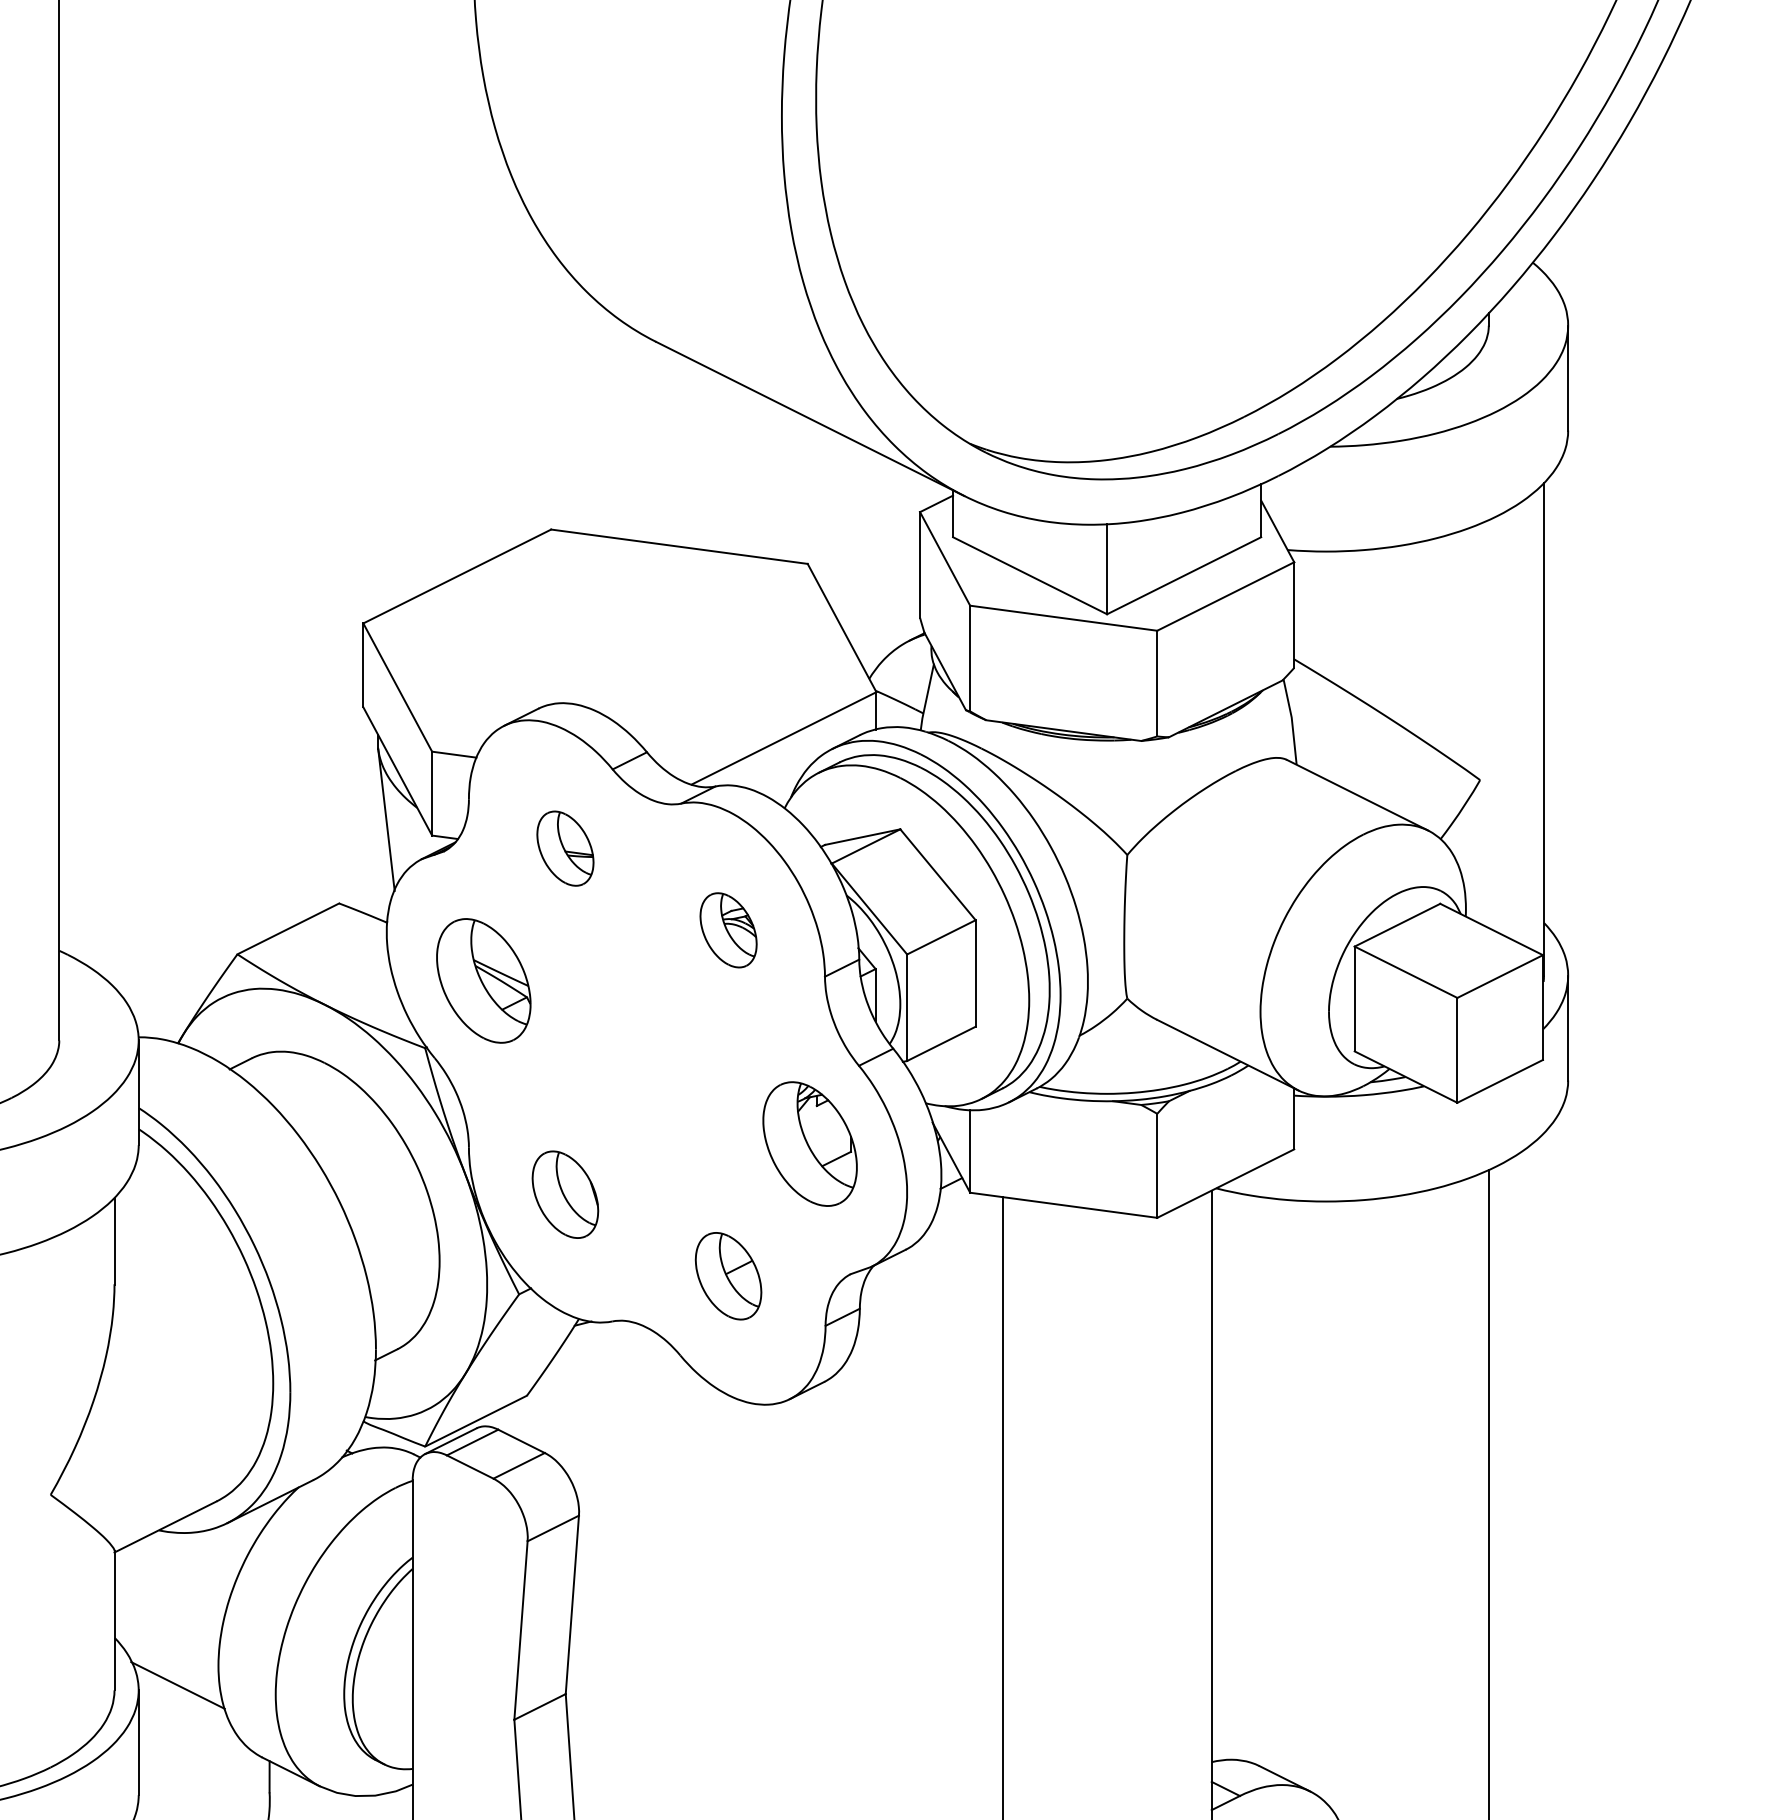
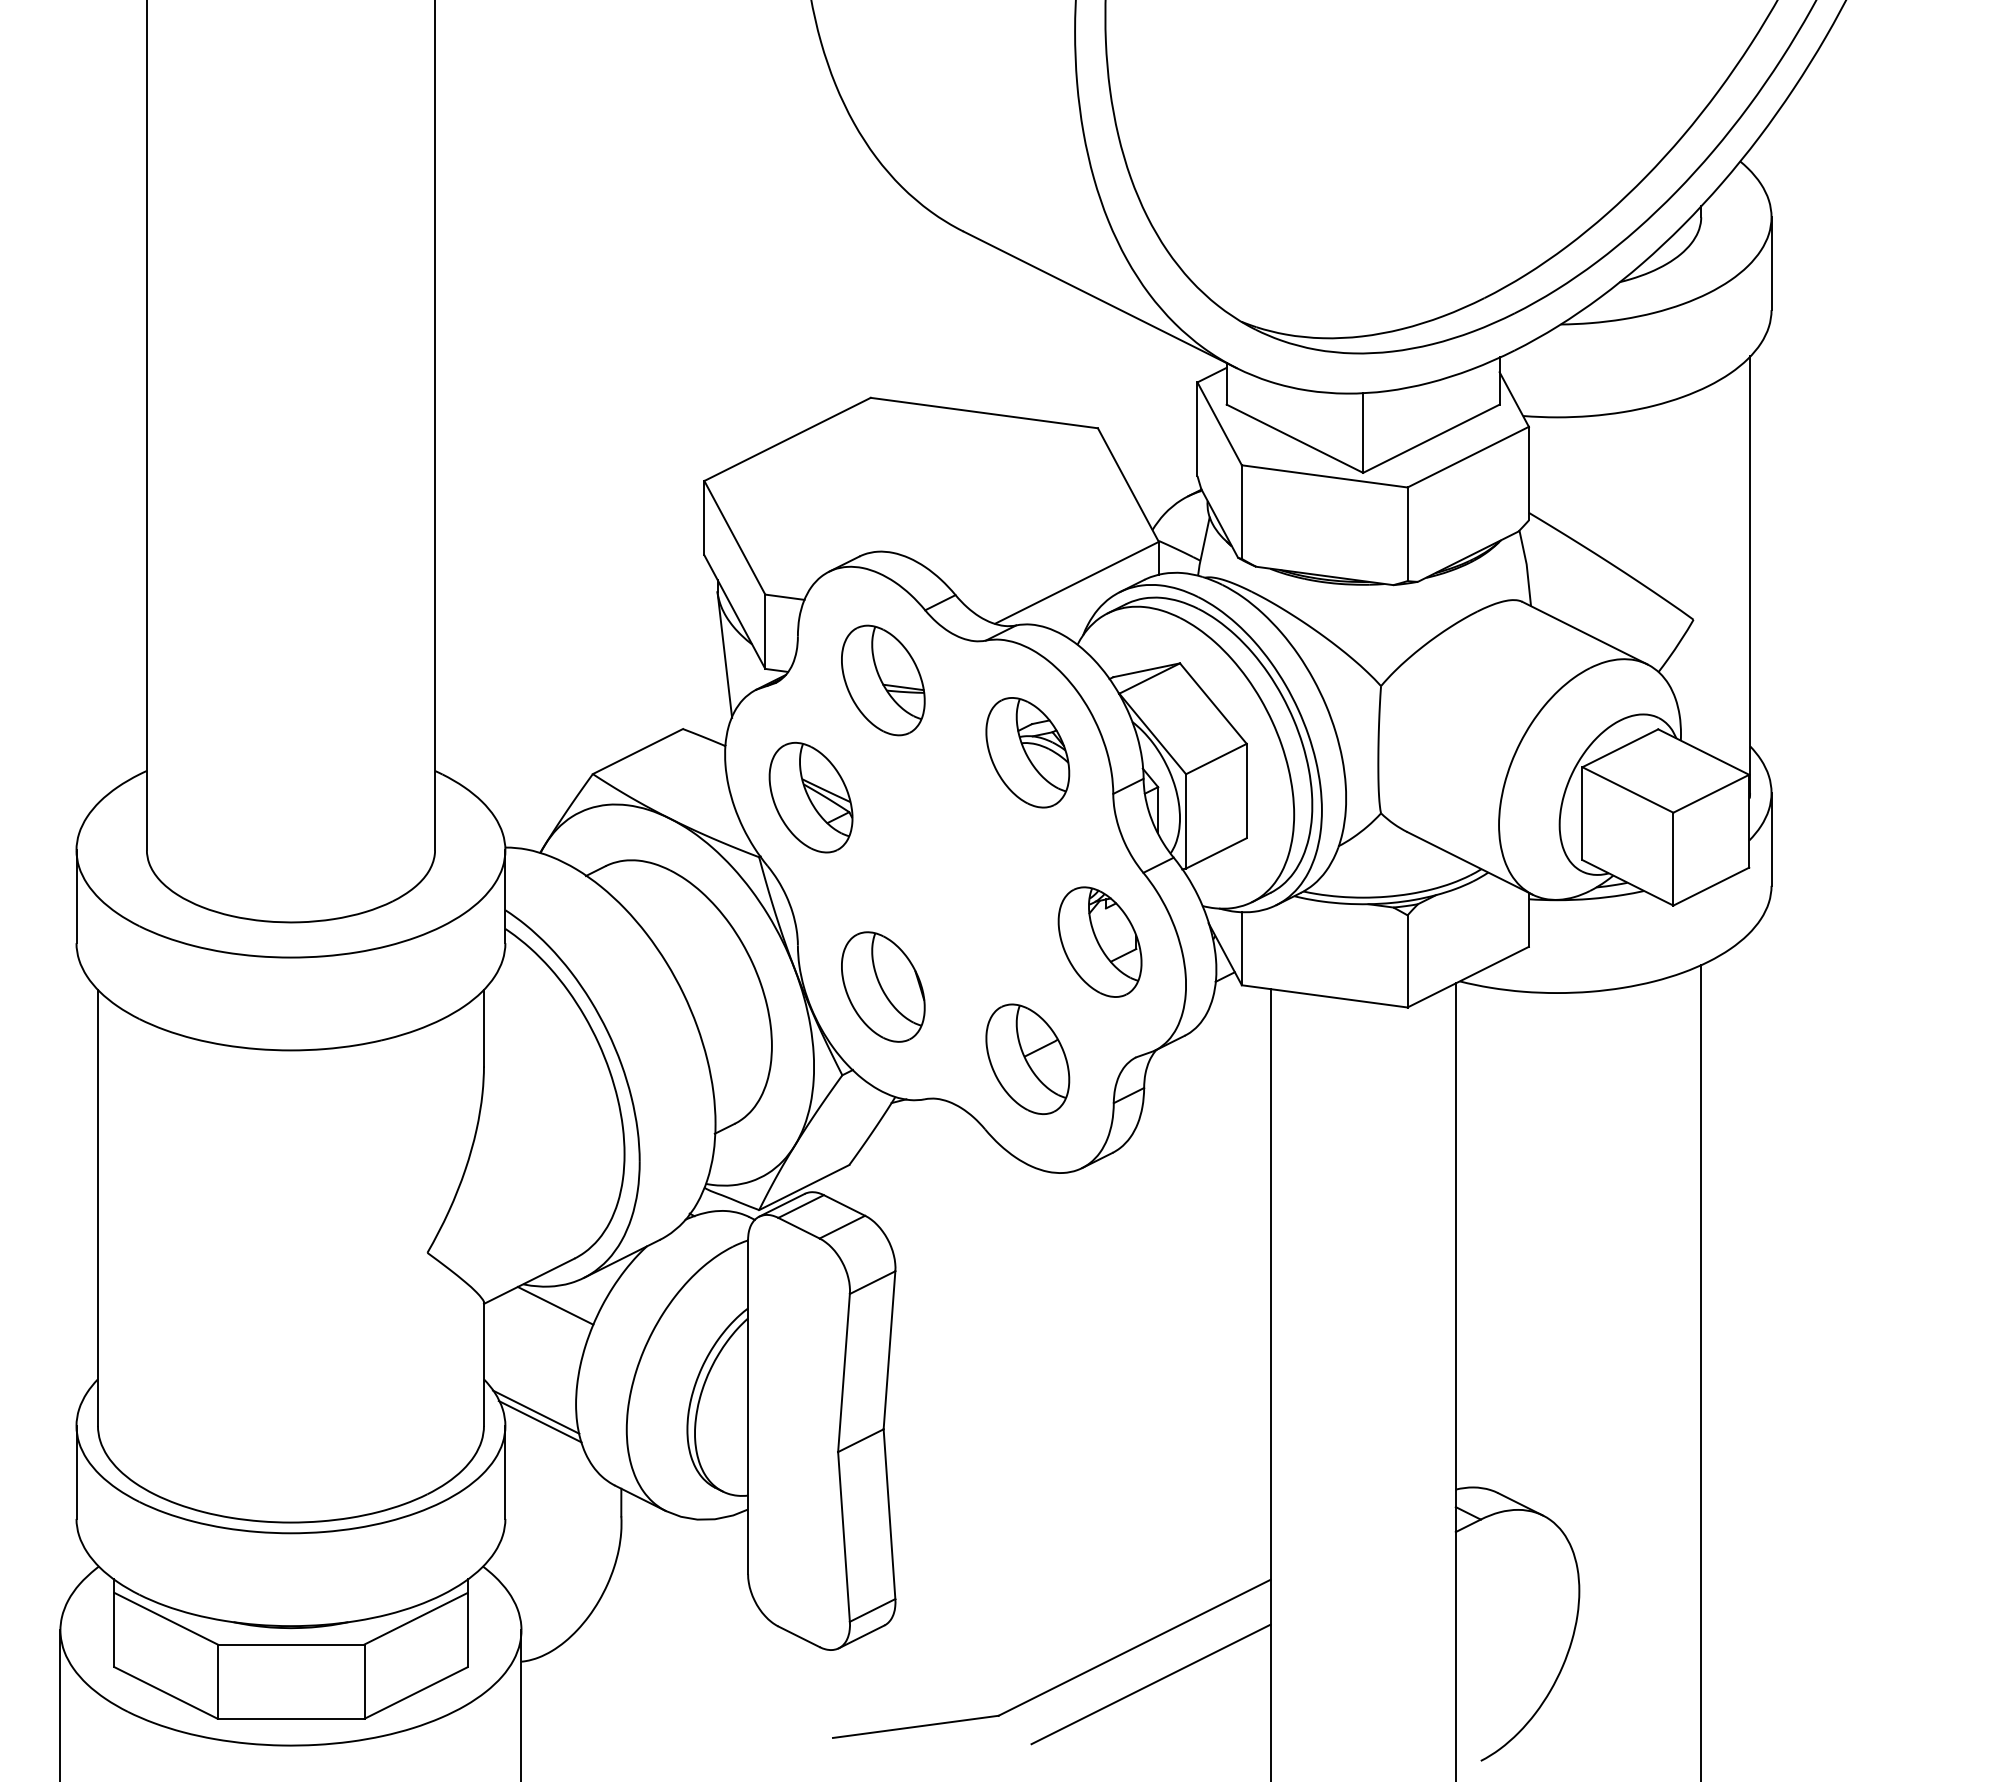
part: (565, 848) -> (883, 680), size x1.67
part: (728, 929) -> (1027, 752), size x1.67
part: (565, 1194) -> (883, 986), size x1.43
part: (728, 1275) -> (1027, 1058), size x1.43
line: (195, 1554) -> (555, 1305), added
line: (172, 1673) -> (535, 1411), added

